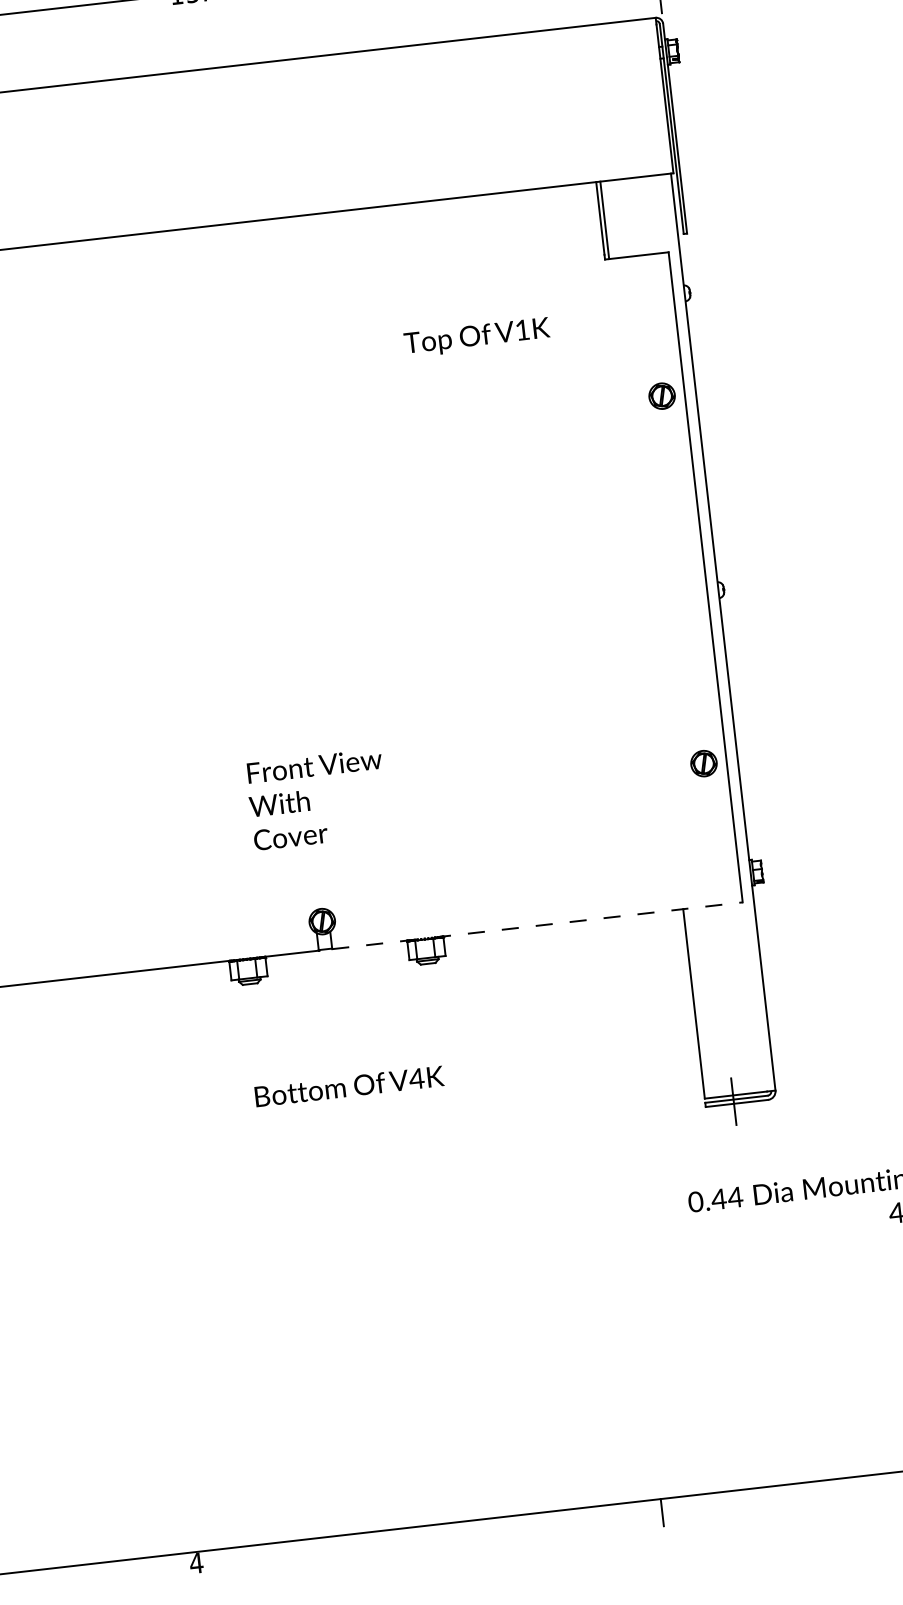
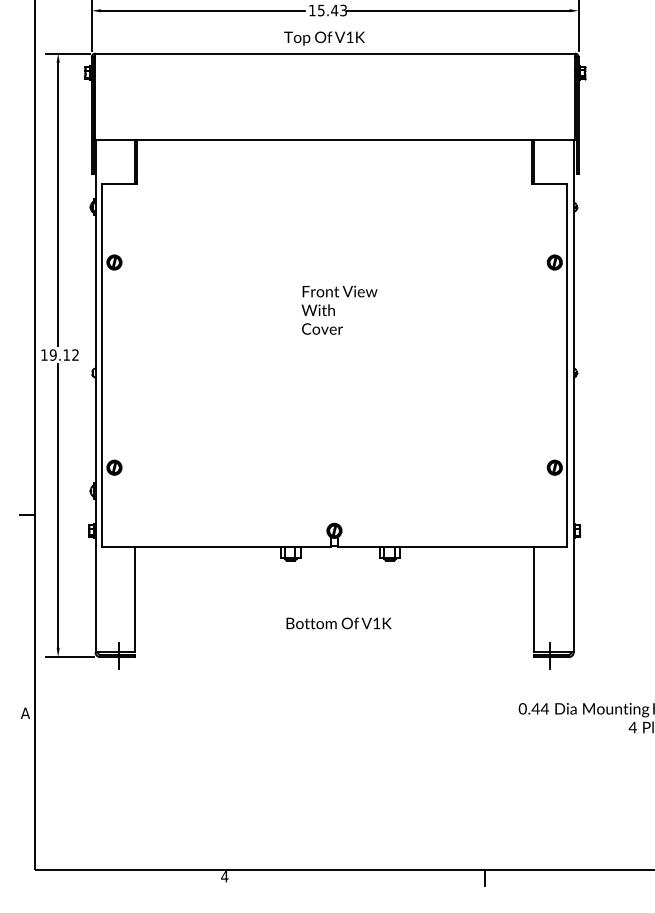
text: (477, 337) -> (324, 38), moved
text: (317, 798) -> (339, 309), moved
line: (536, 925) -> (452, 546), dashed -> solid
text: (416, 1078) -> (376, 623), V4K -> V1K

